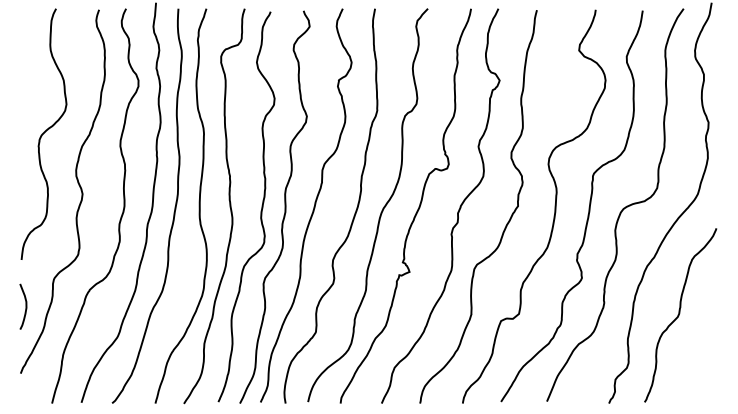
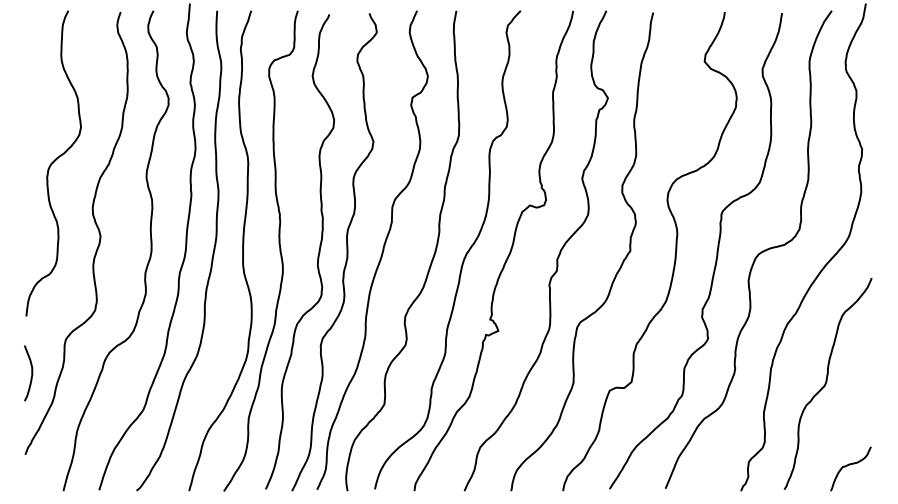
curve: (699, 382) -> (850, 465), added

